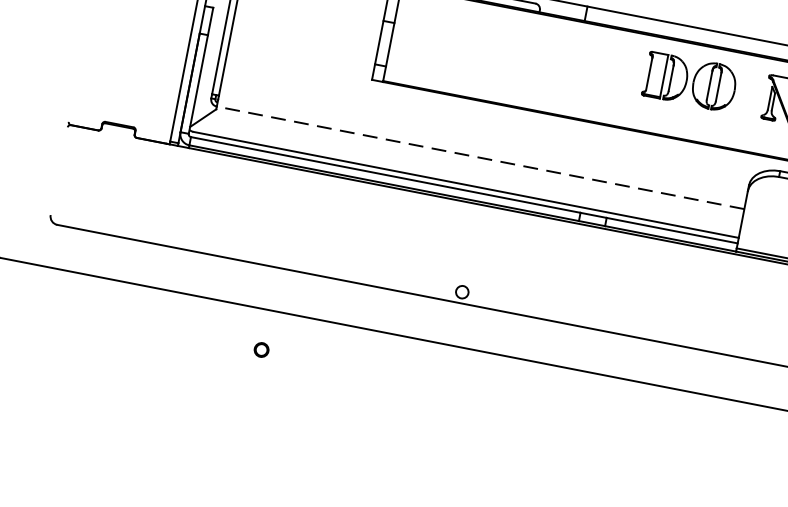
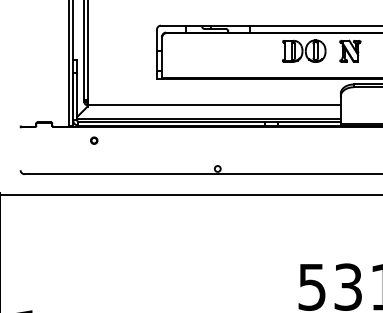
line: (481, 158) -> (214, 105), dashed -> solid
part: (262, 349) -> (94, 140), moved

